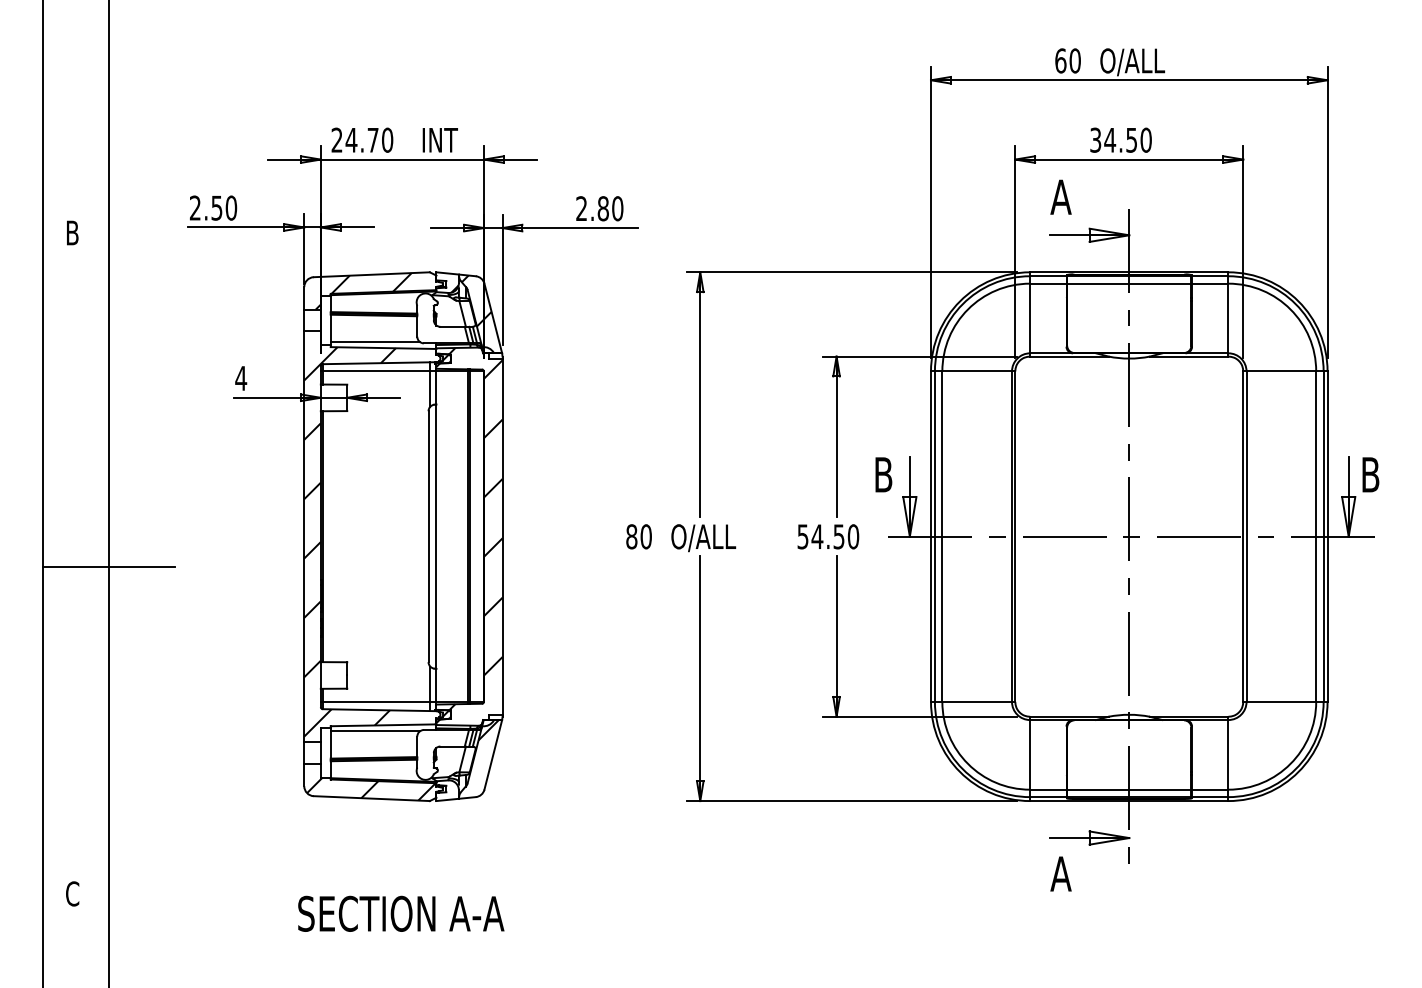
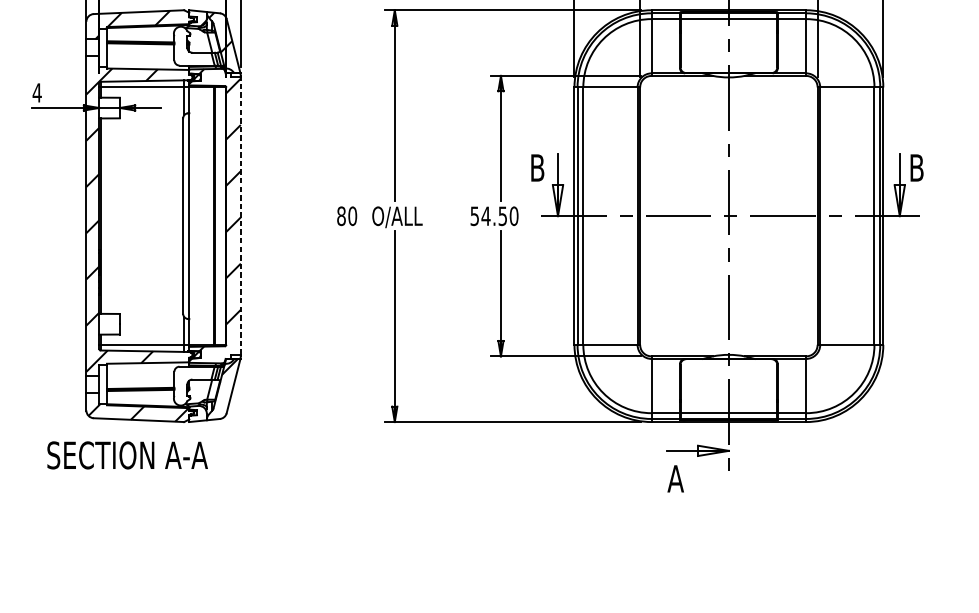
line: (375, 342) -> (141, 64), removed
line: (502, 536) -> (240, 216), solid -> dashed
line: (375, 731) -> (141, 367), removed
text: (401, 913) -> (127, 455), moved

